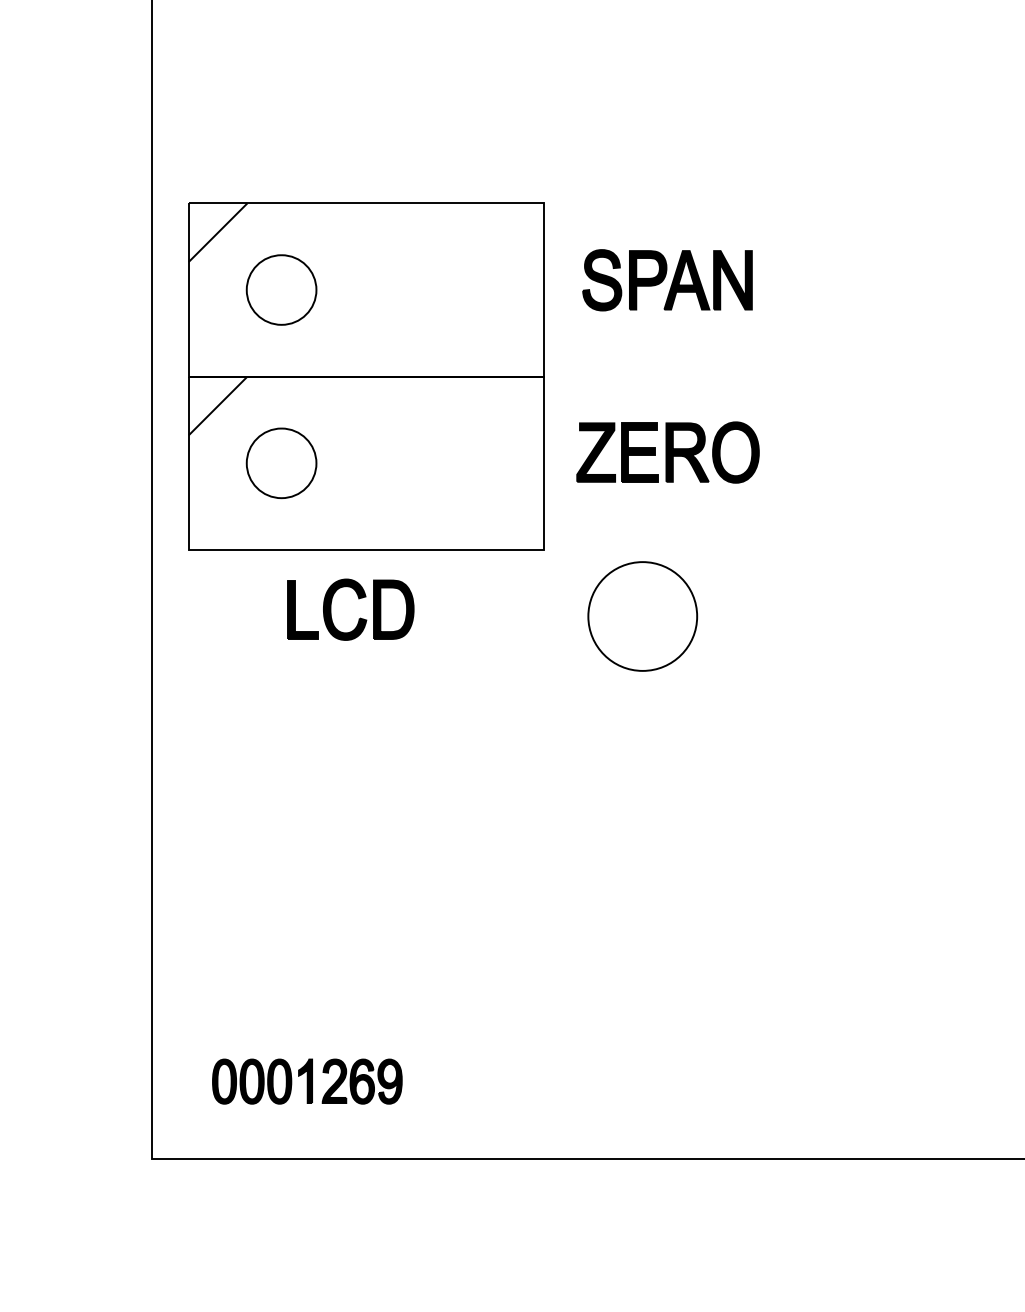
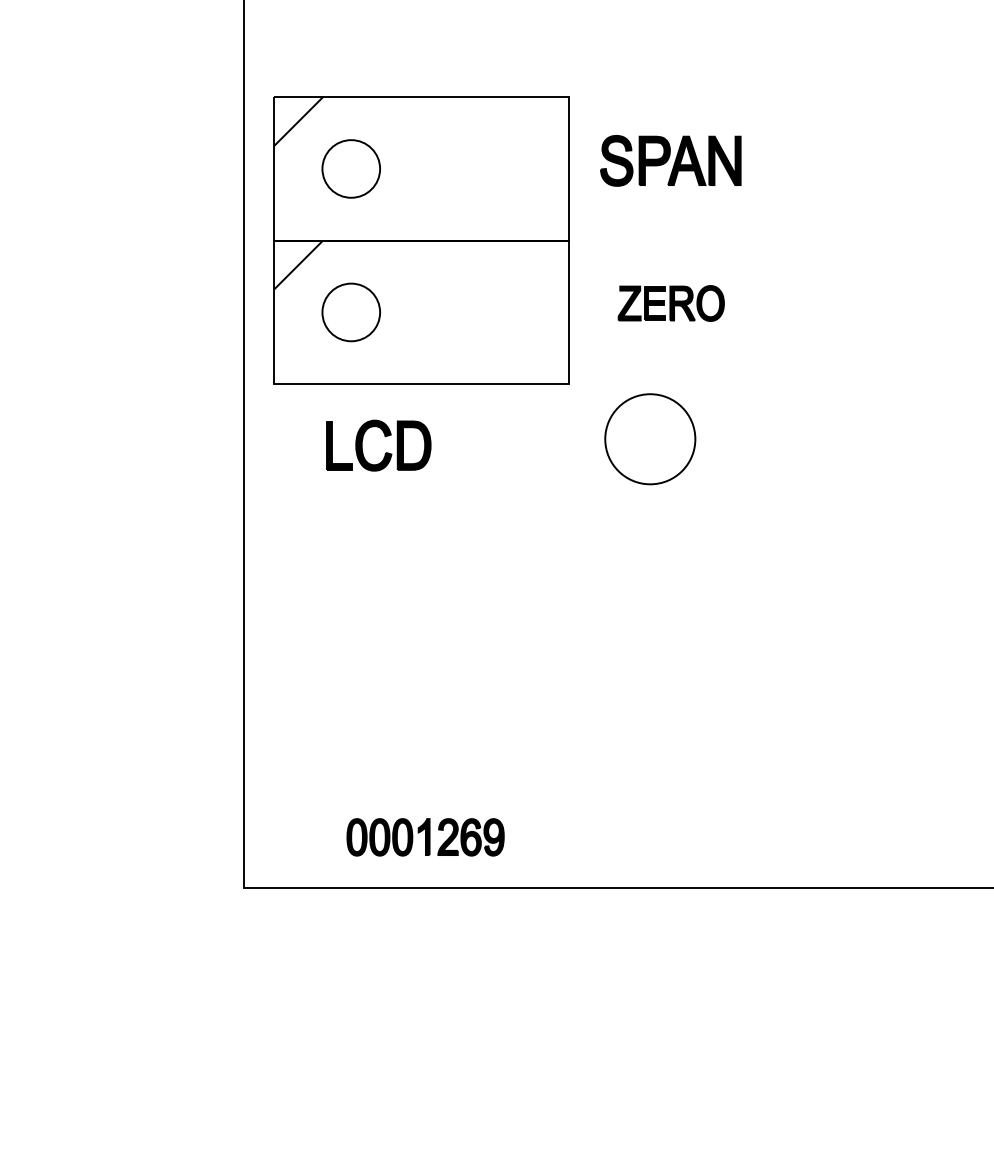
part: (668, 452) -> (671, 303), size x0.7
part: (359, 618) -> (385, 452), moved
part: (307, 1081) -> (425, 837), moved

